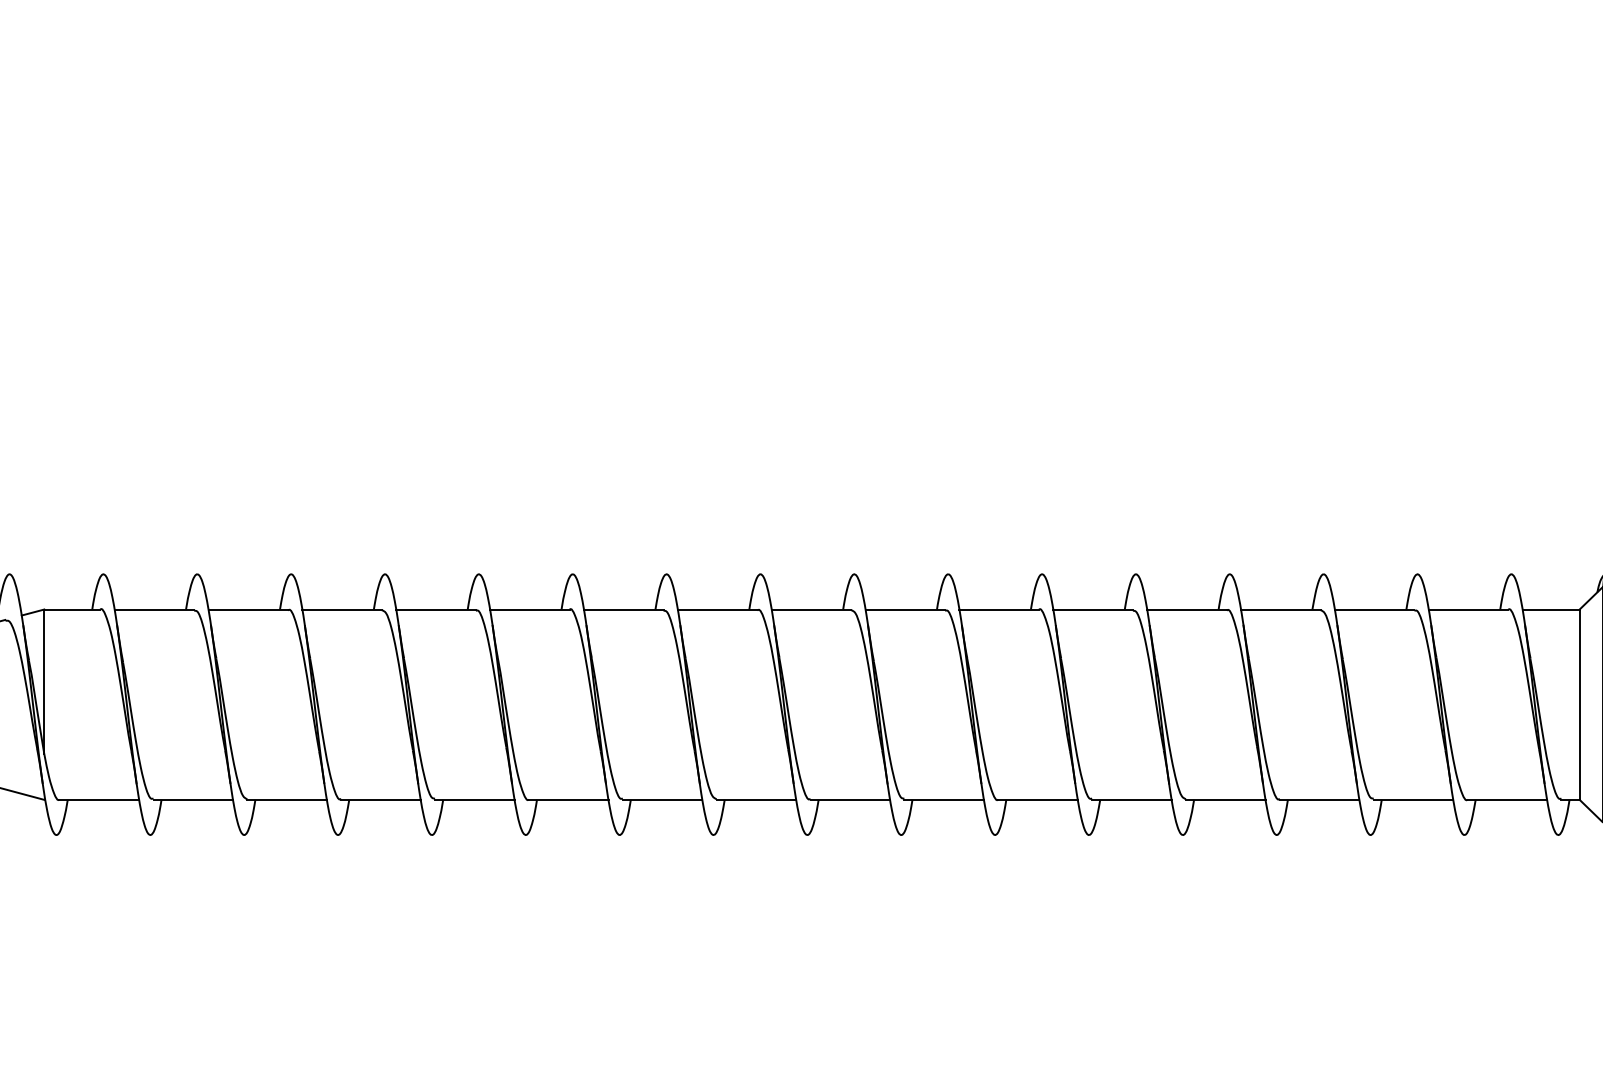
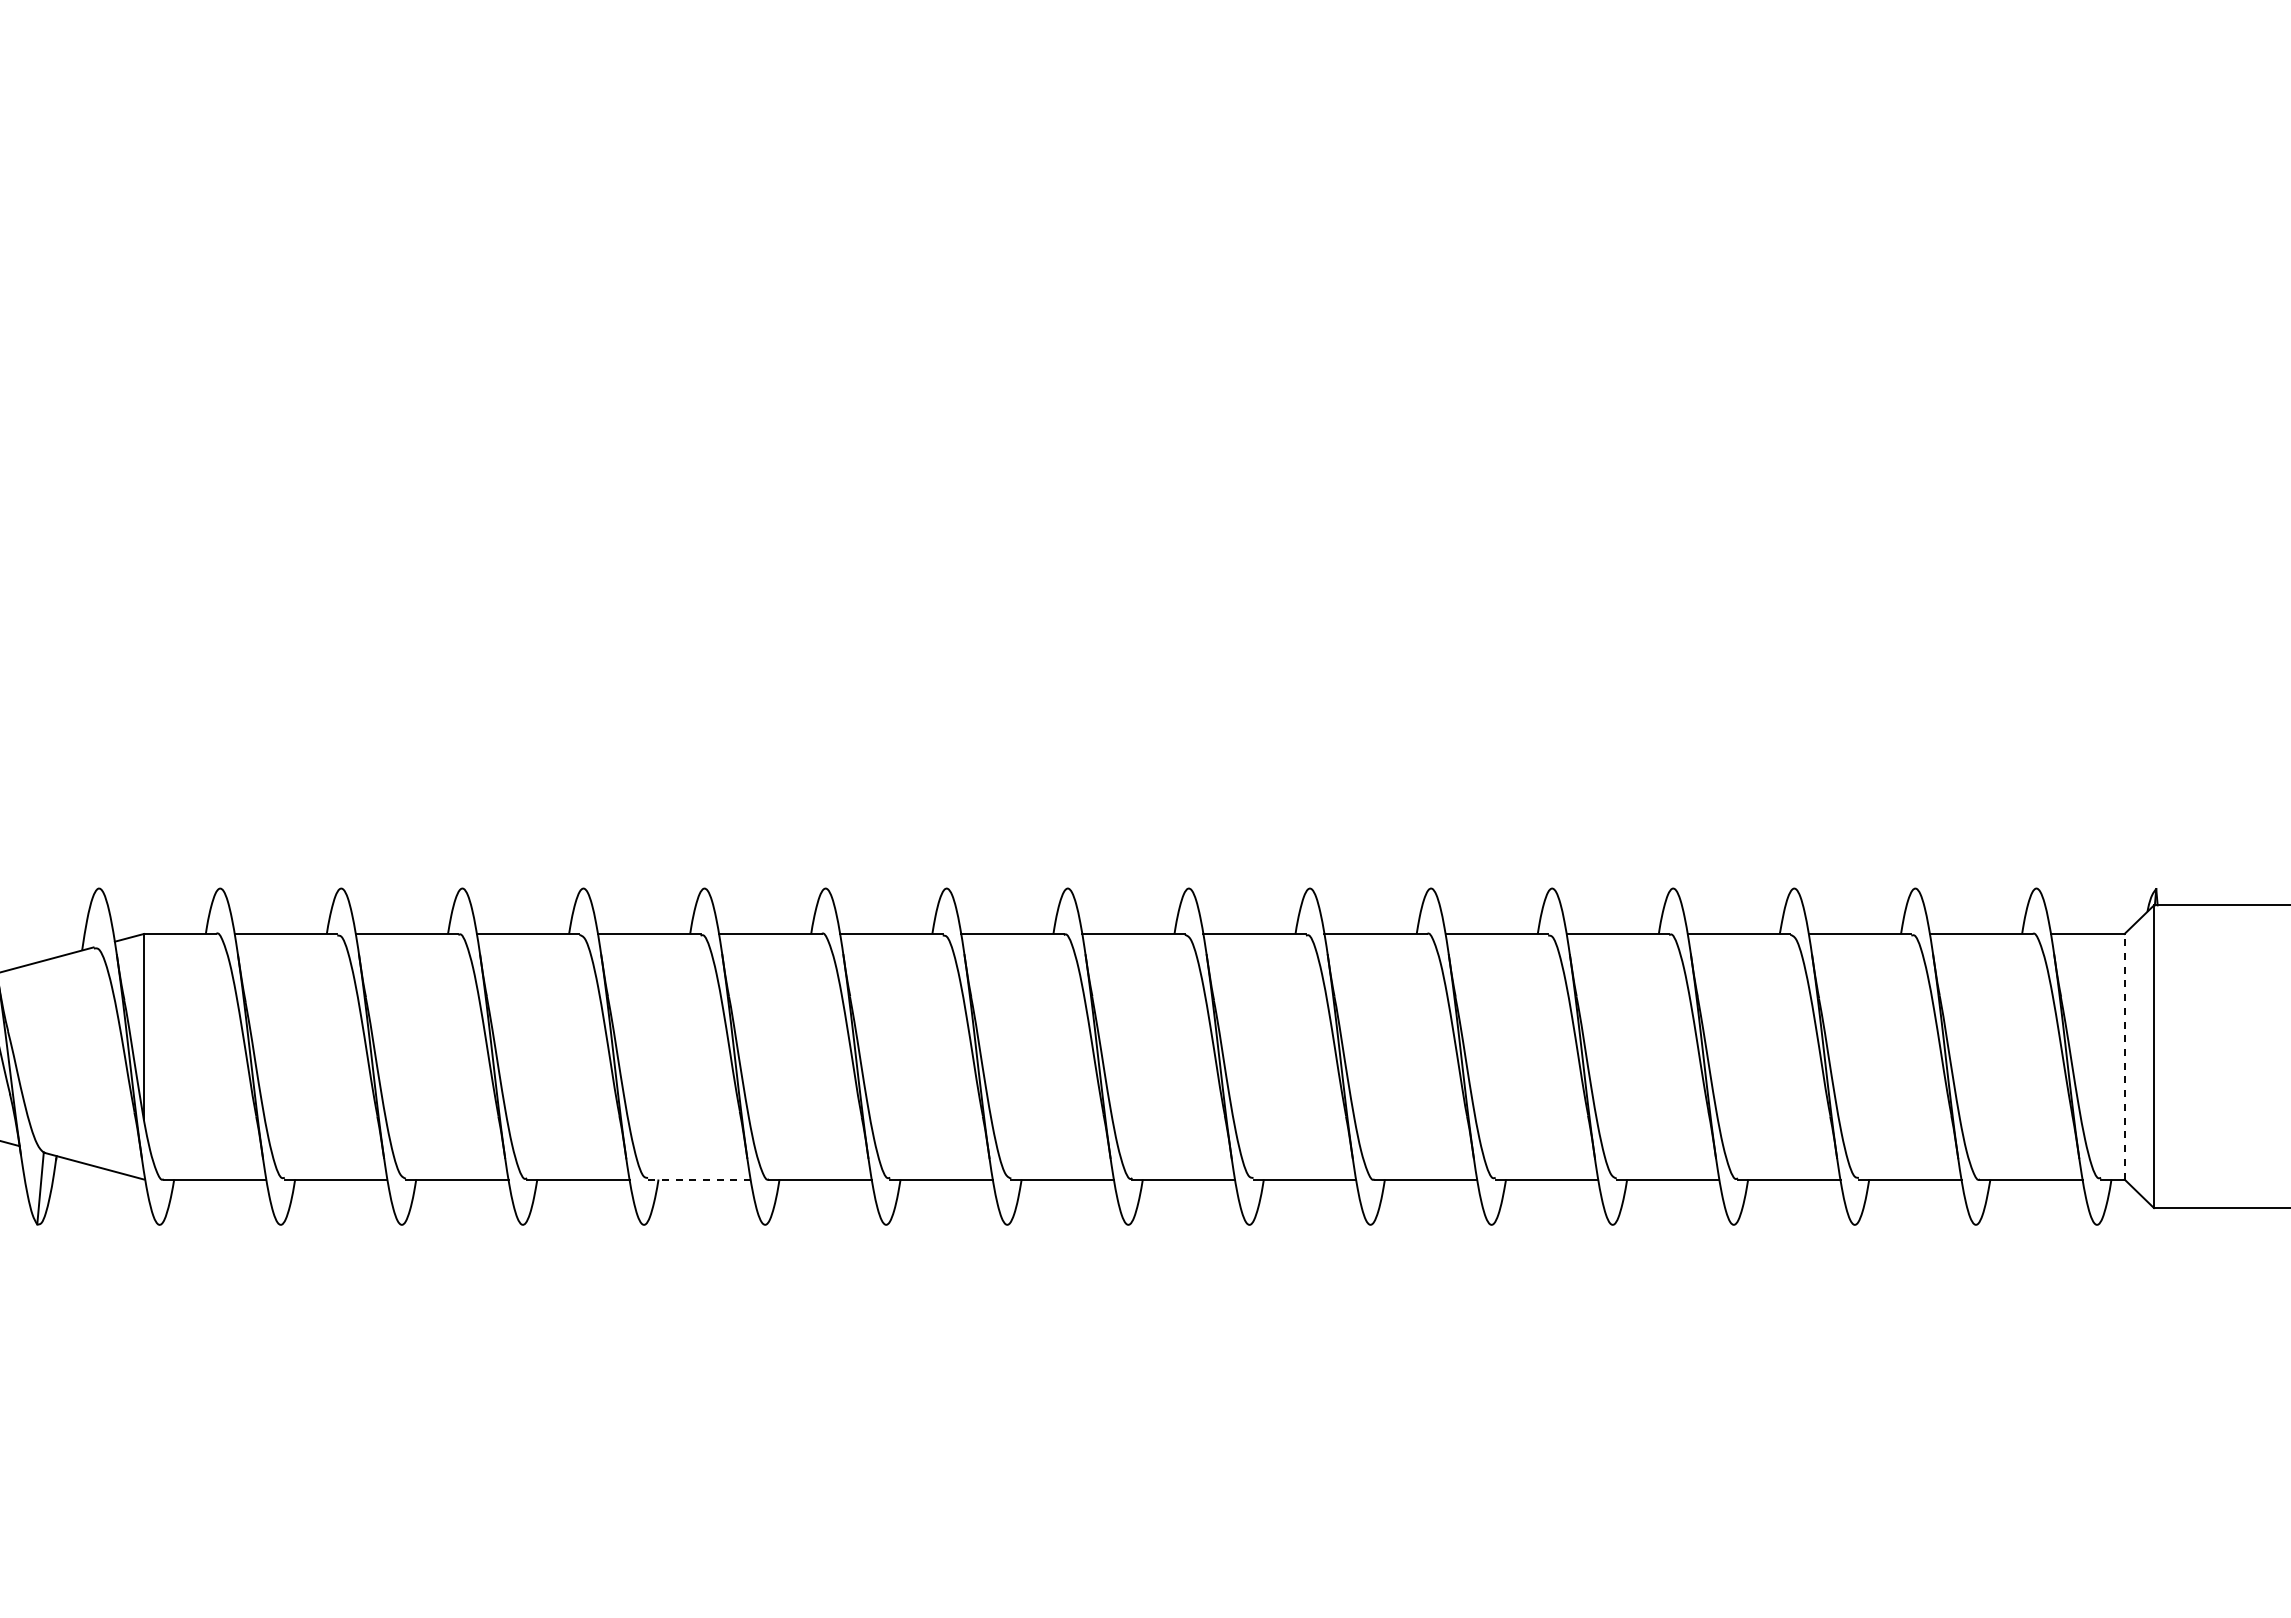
line: (1579, 704) -> (2124, 1056), solid -> dashed
line: (474, 799) -> (699, 1179), solid -> dashed

